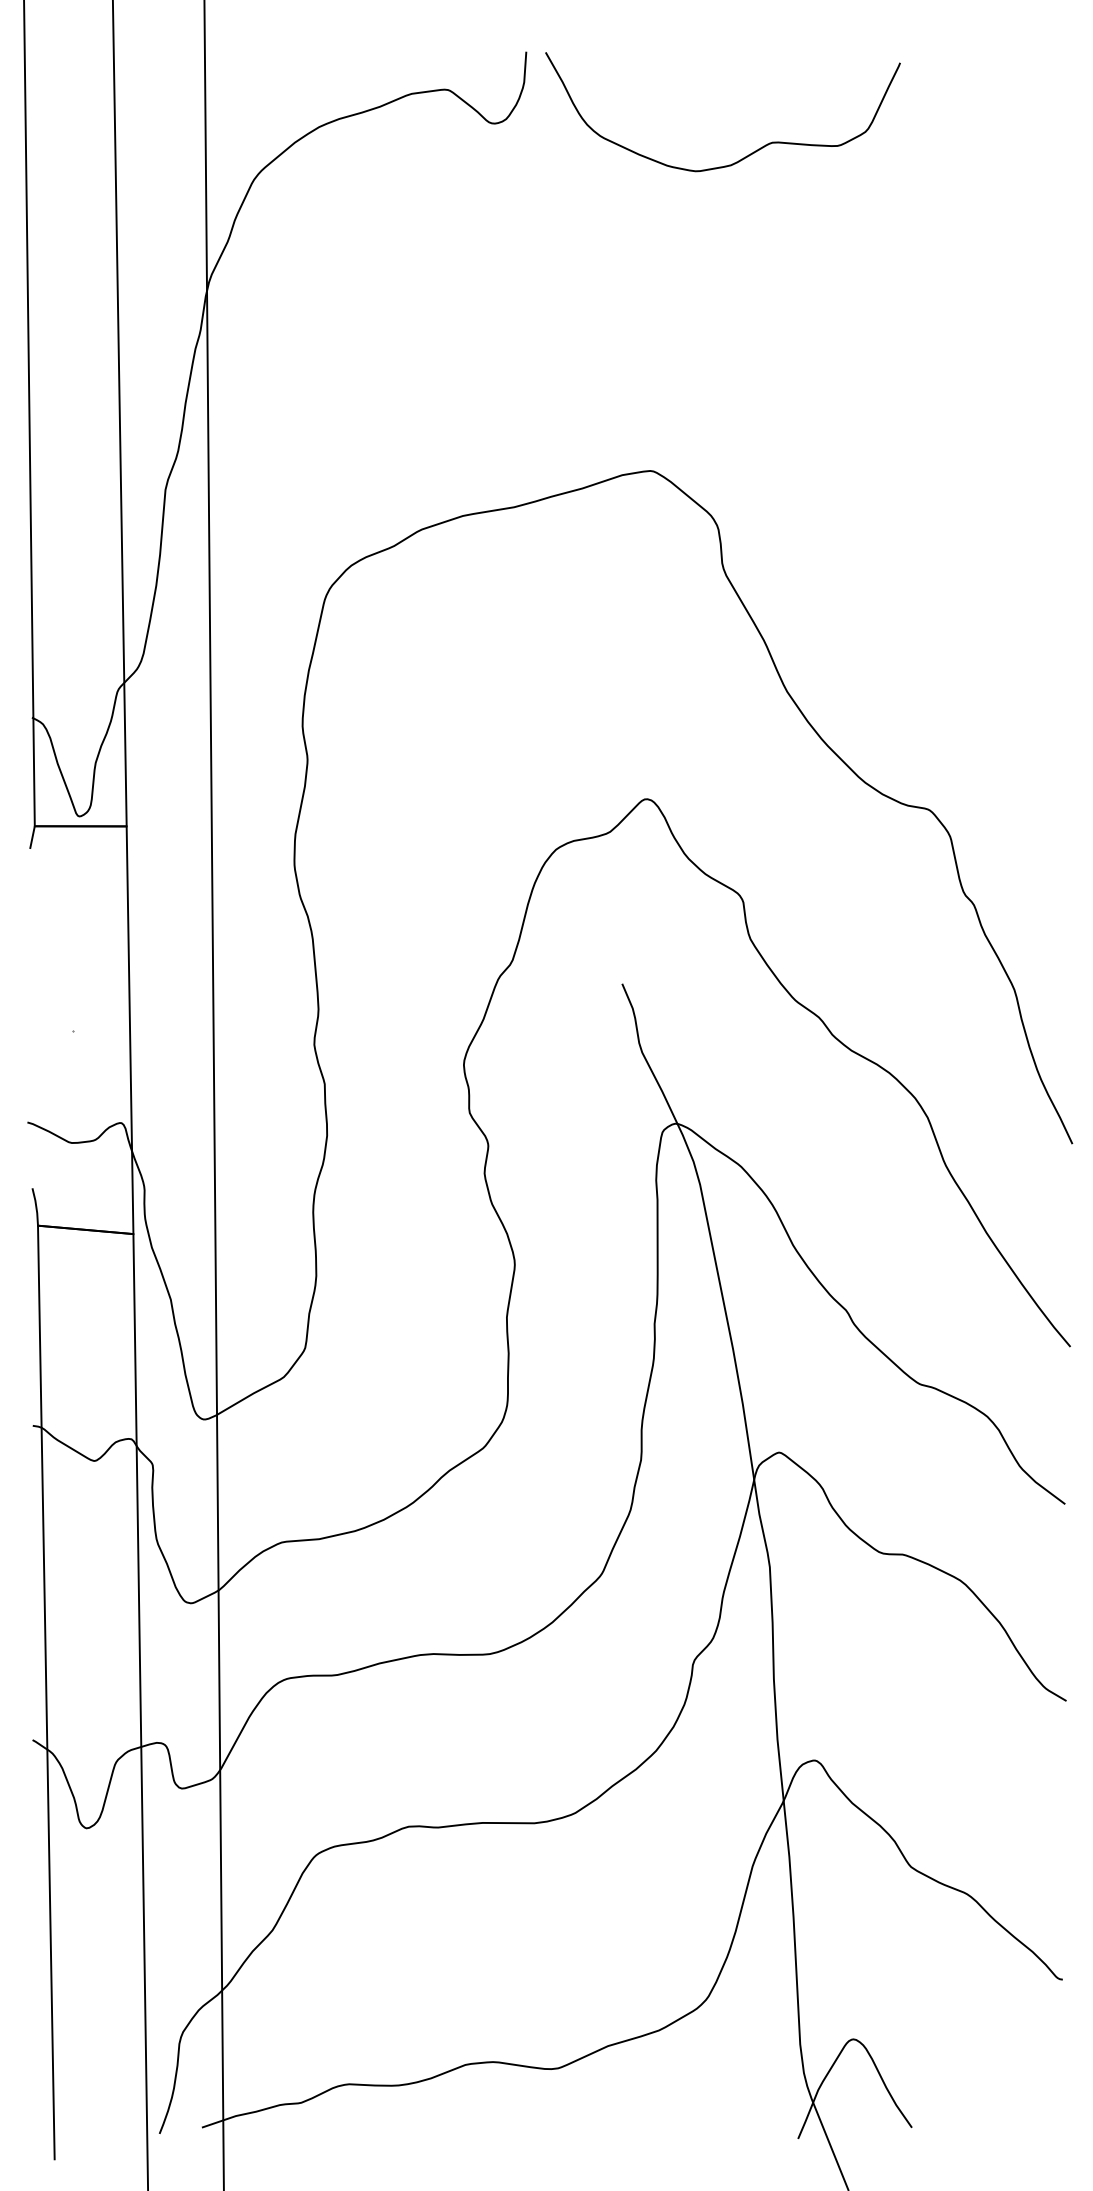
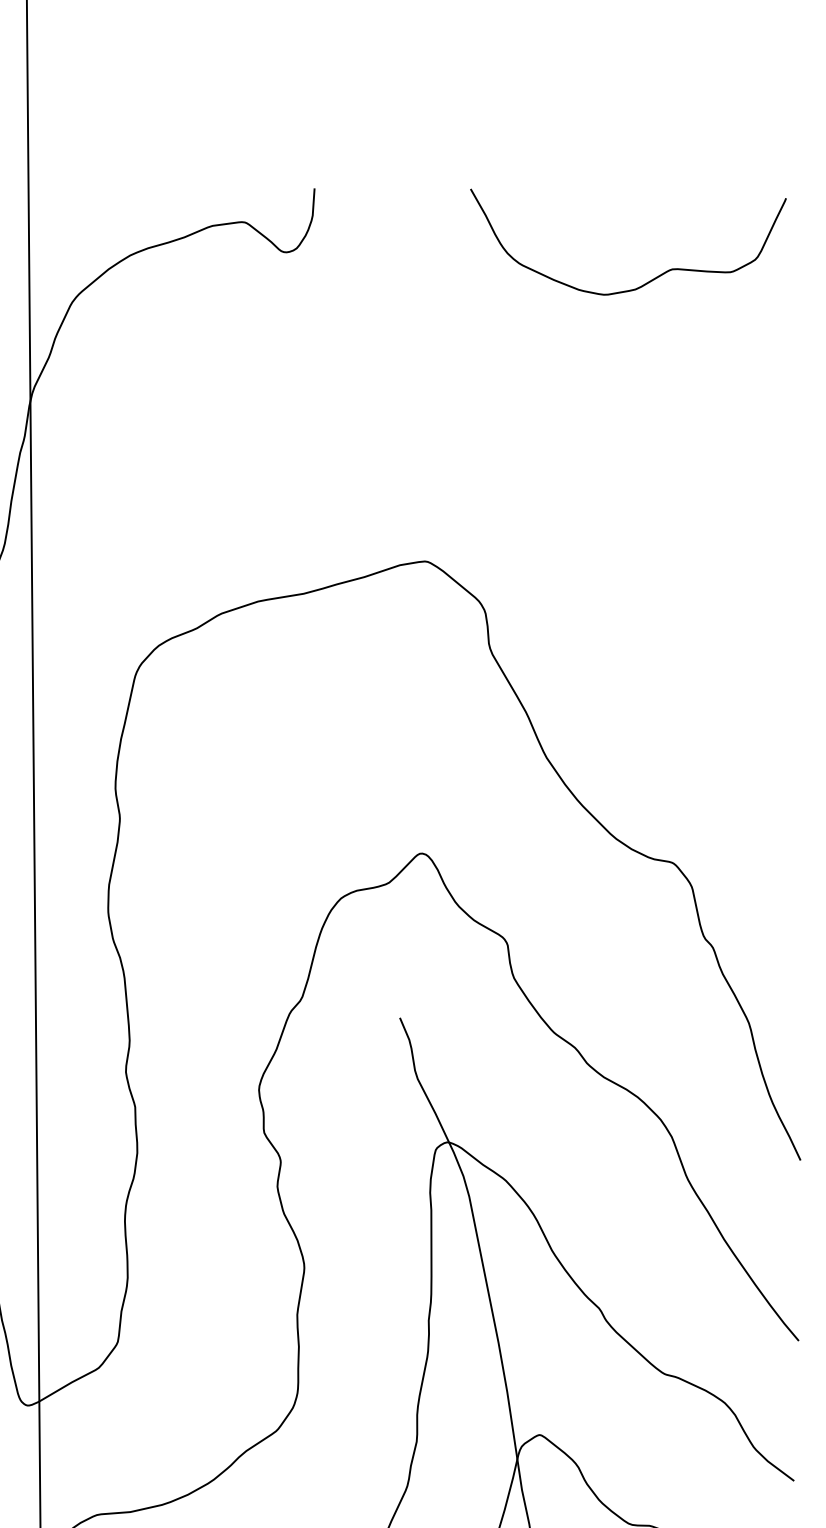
curve: (746, 155) -> (649, 280), moved

